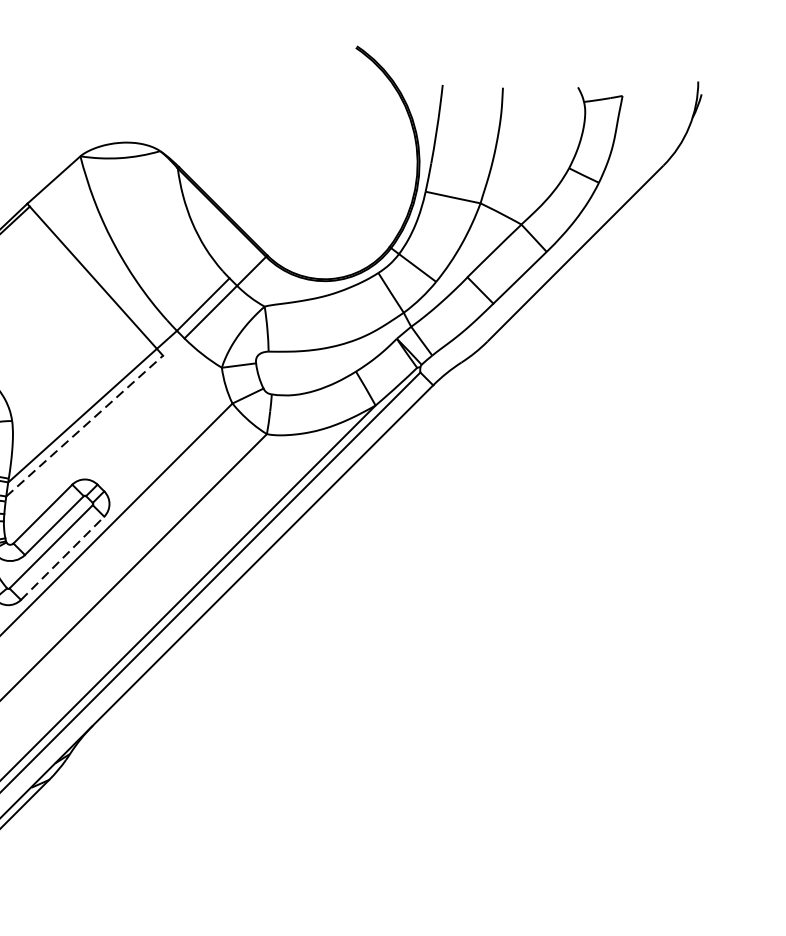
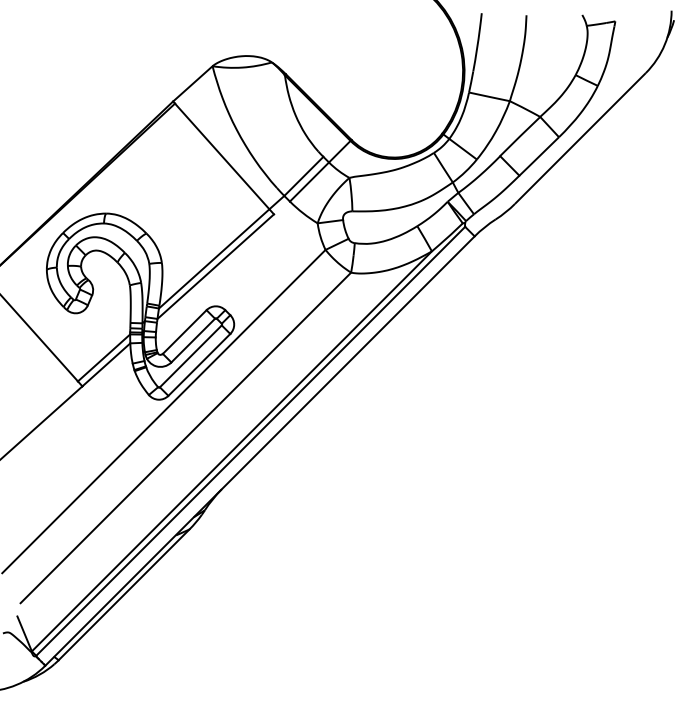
line: (85, 425) -> (216, 266), dashed -> solid
line: (62, 557) -> (199, 364), dashed -> solid

